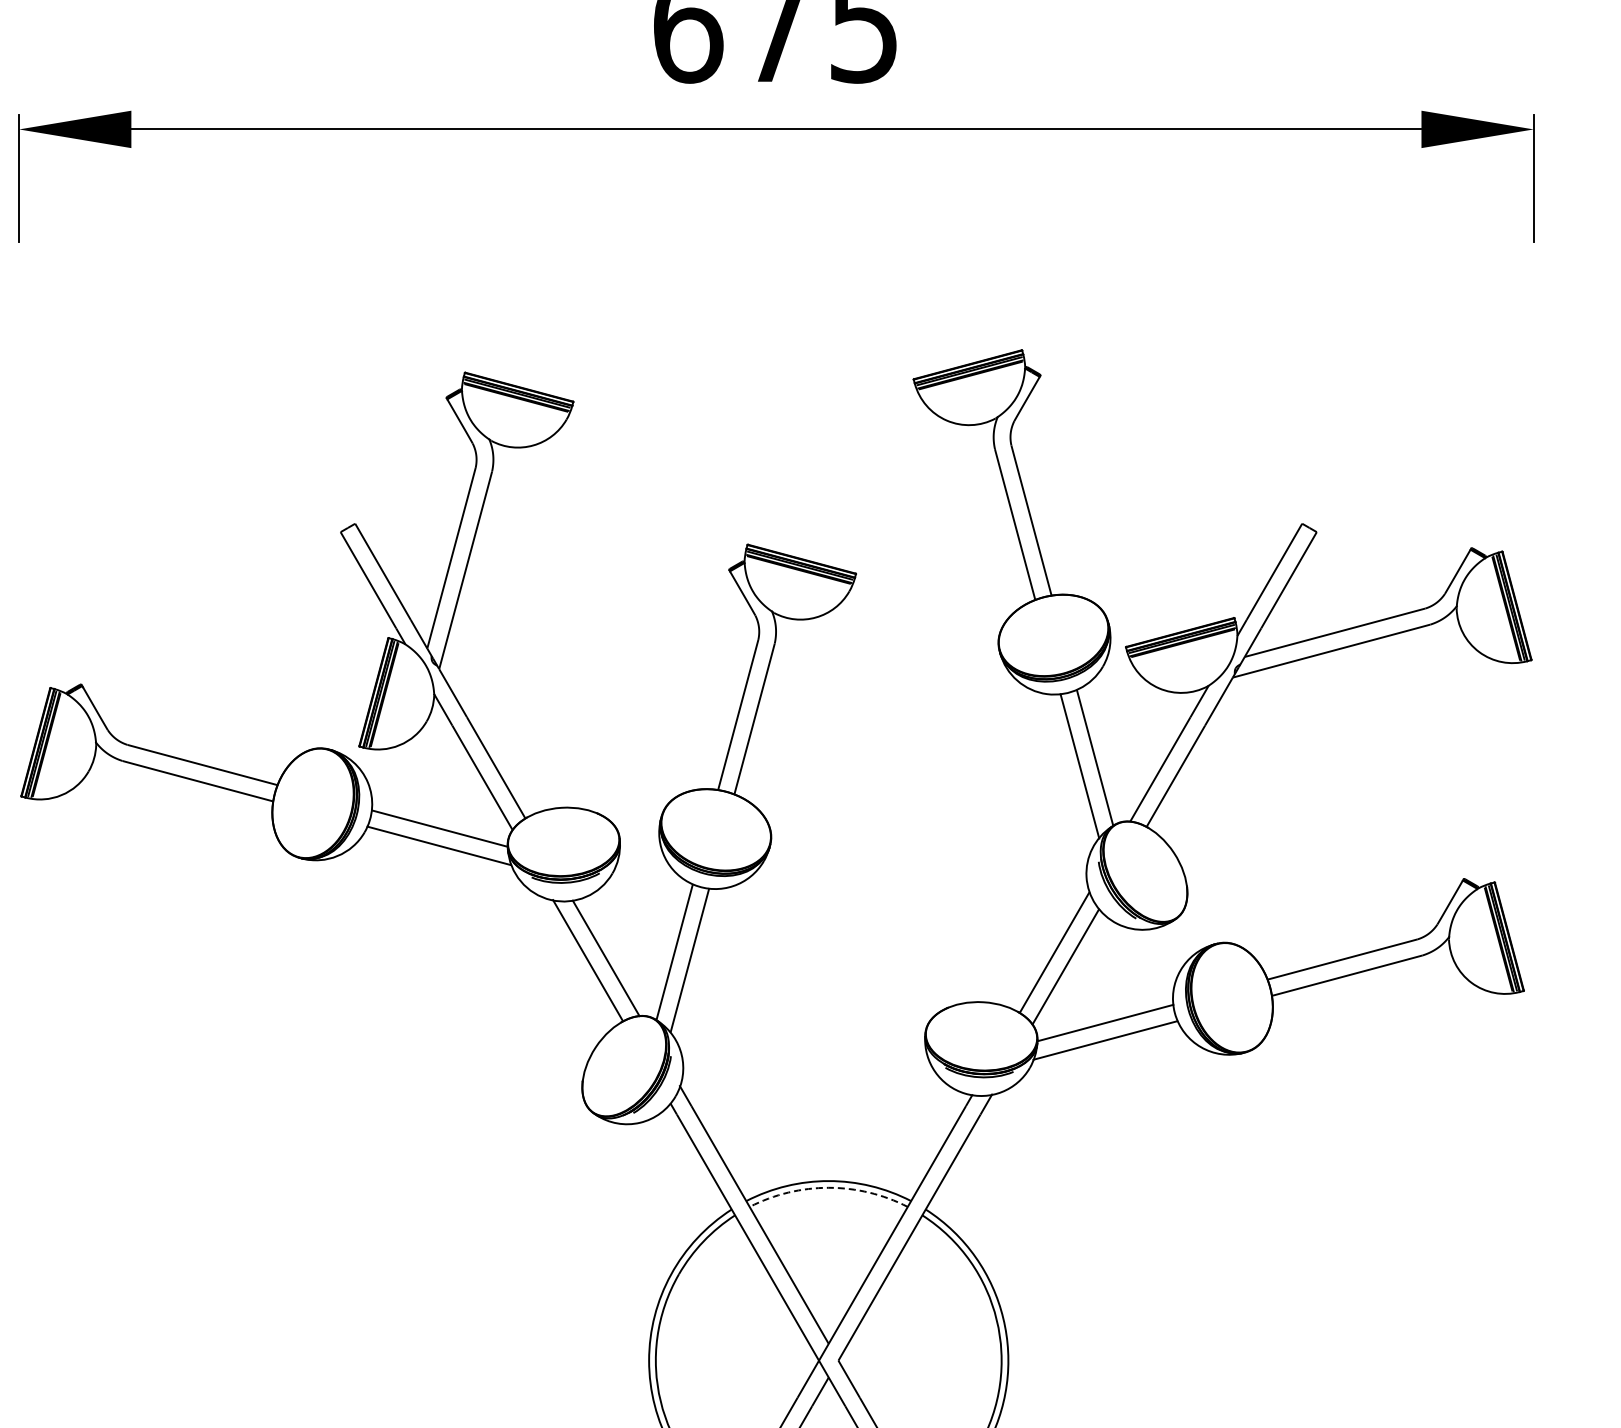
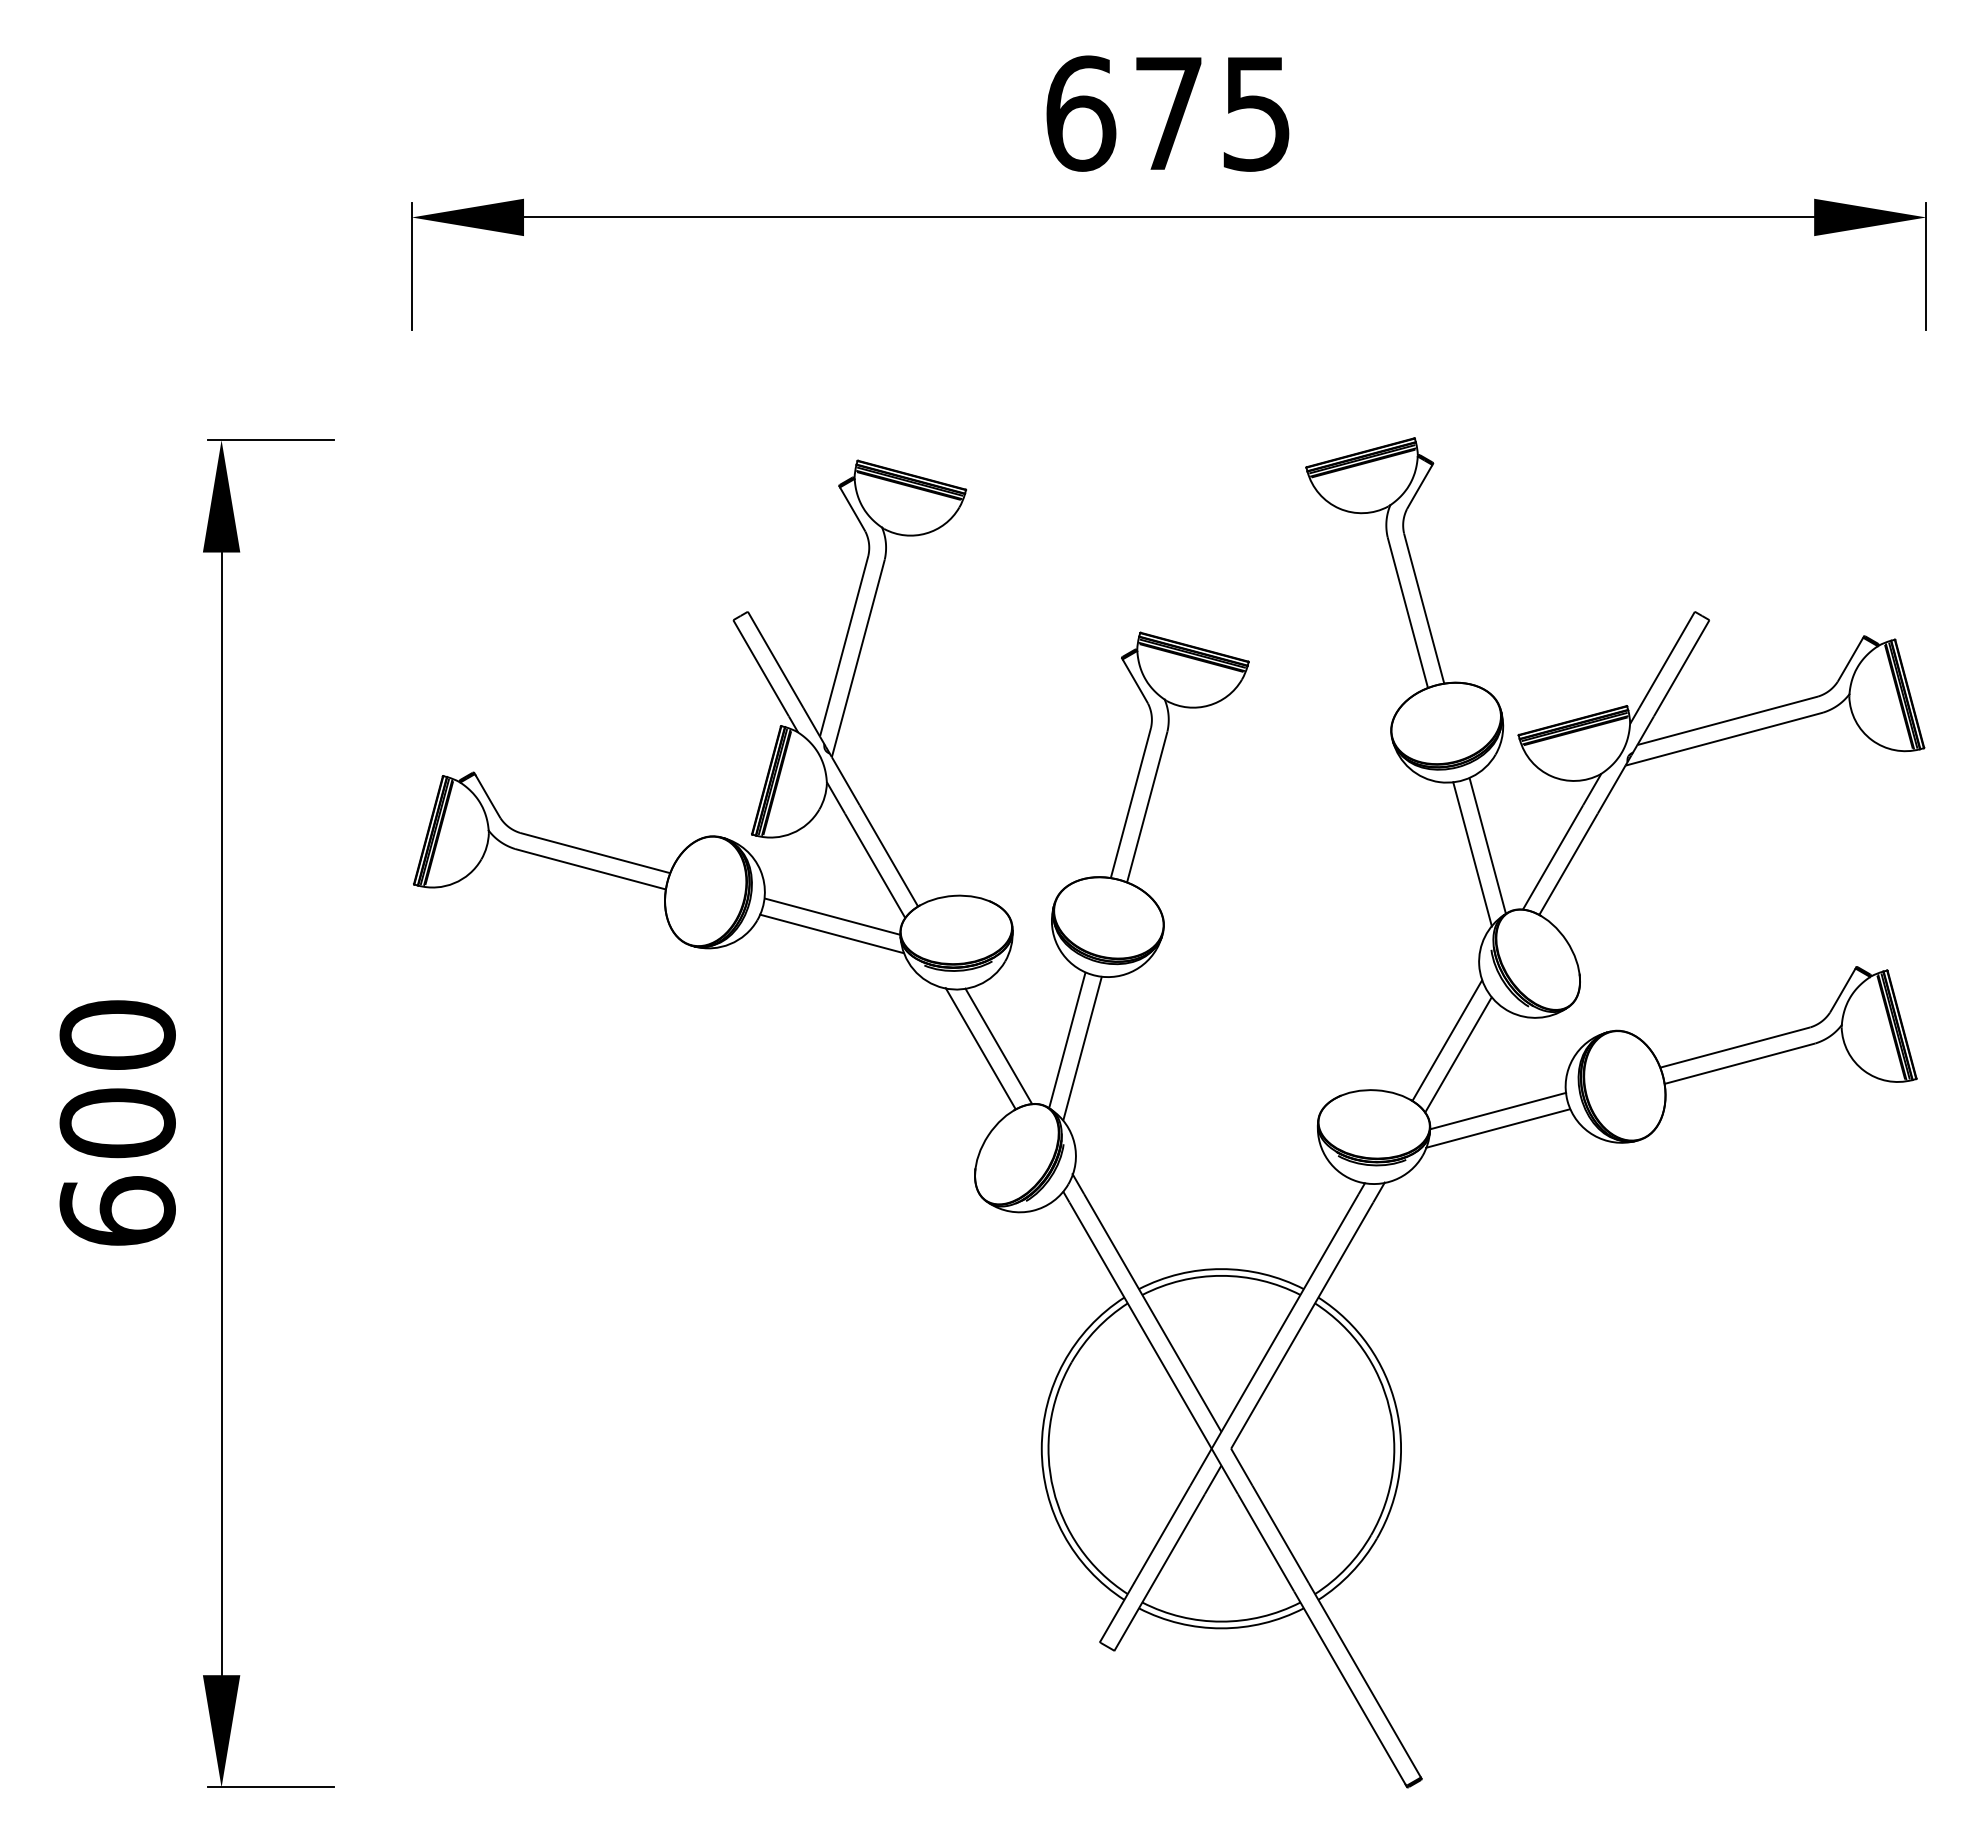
arc: (828, 1187) -> (1221, 1275), dashed -> solid

